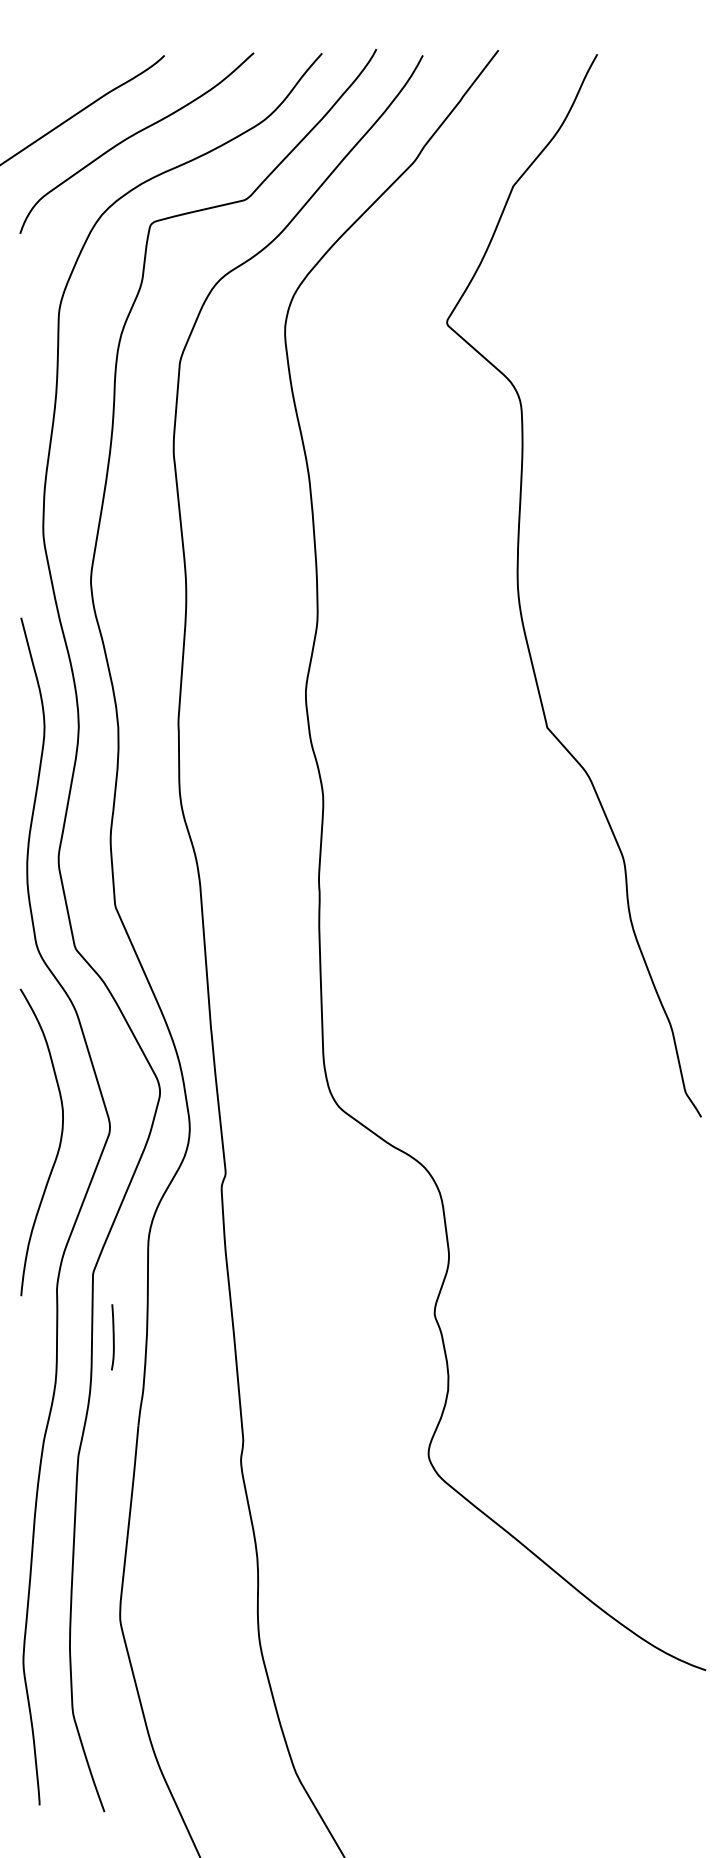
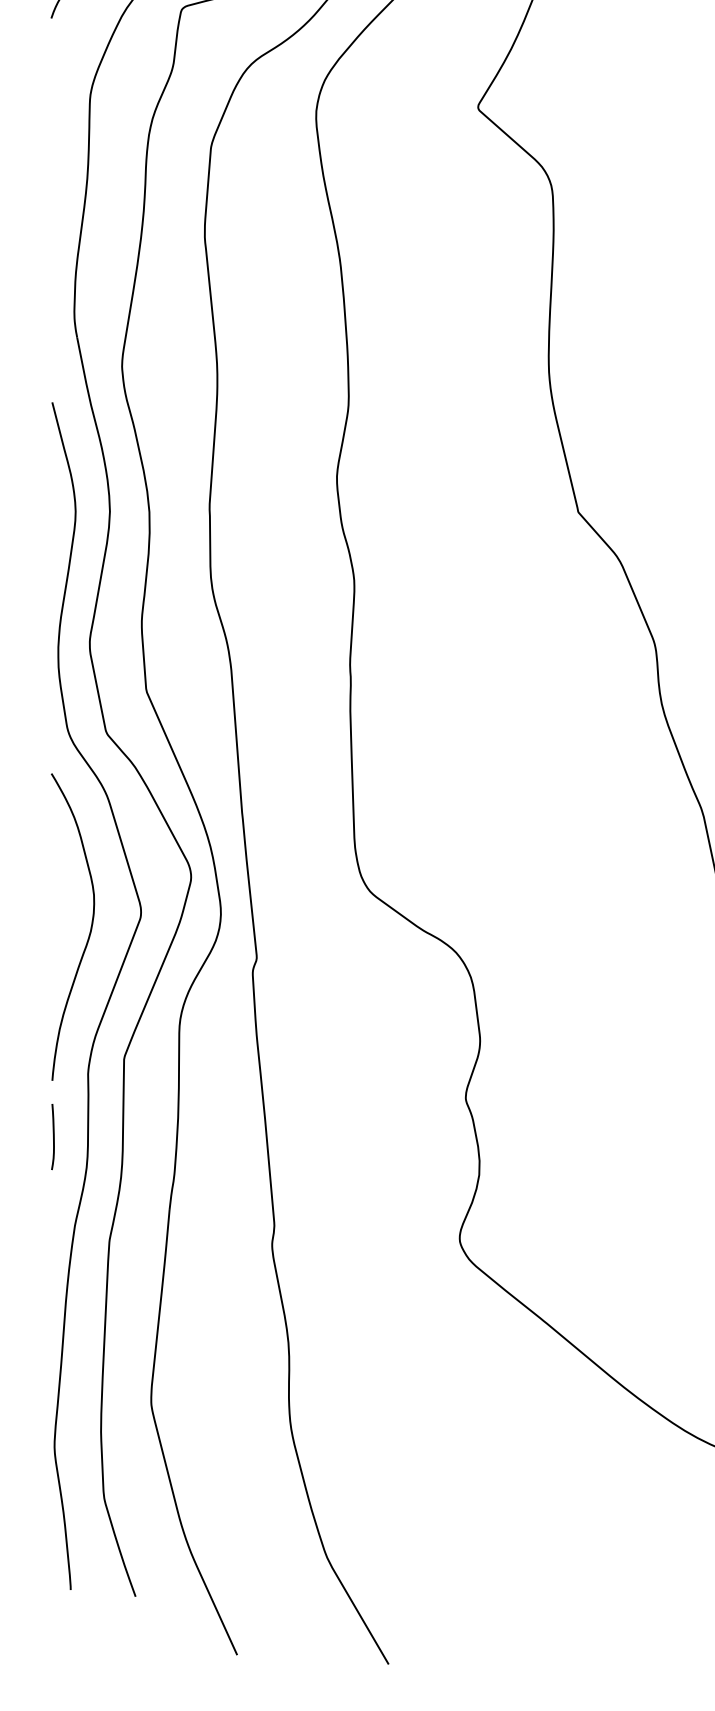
line: (112, 1337) -> (52, 1137), moved

